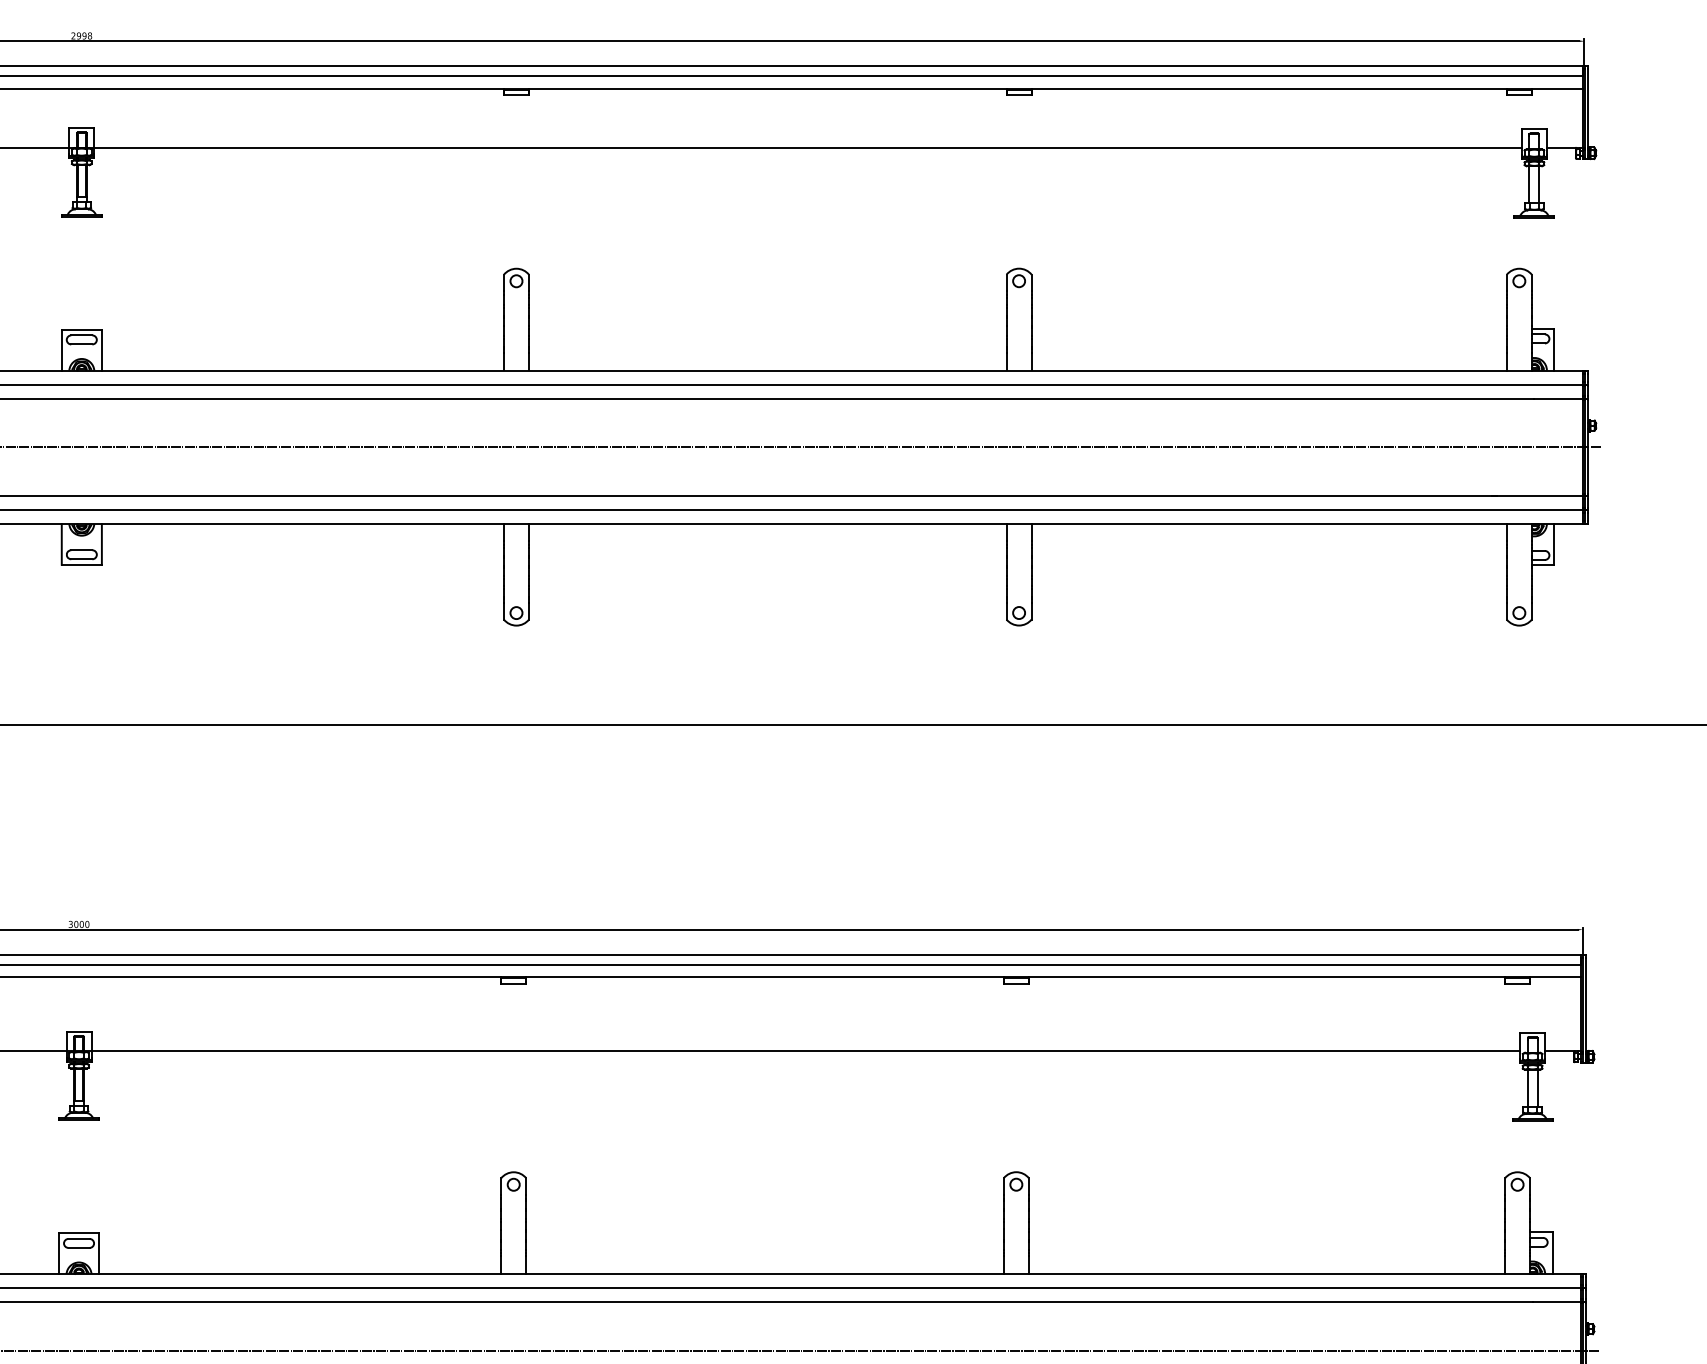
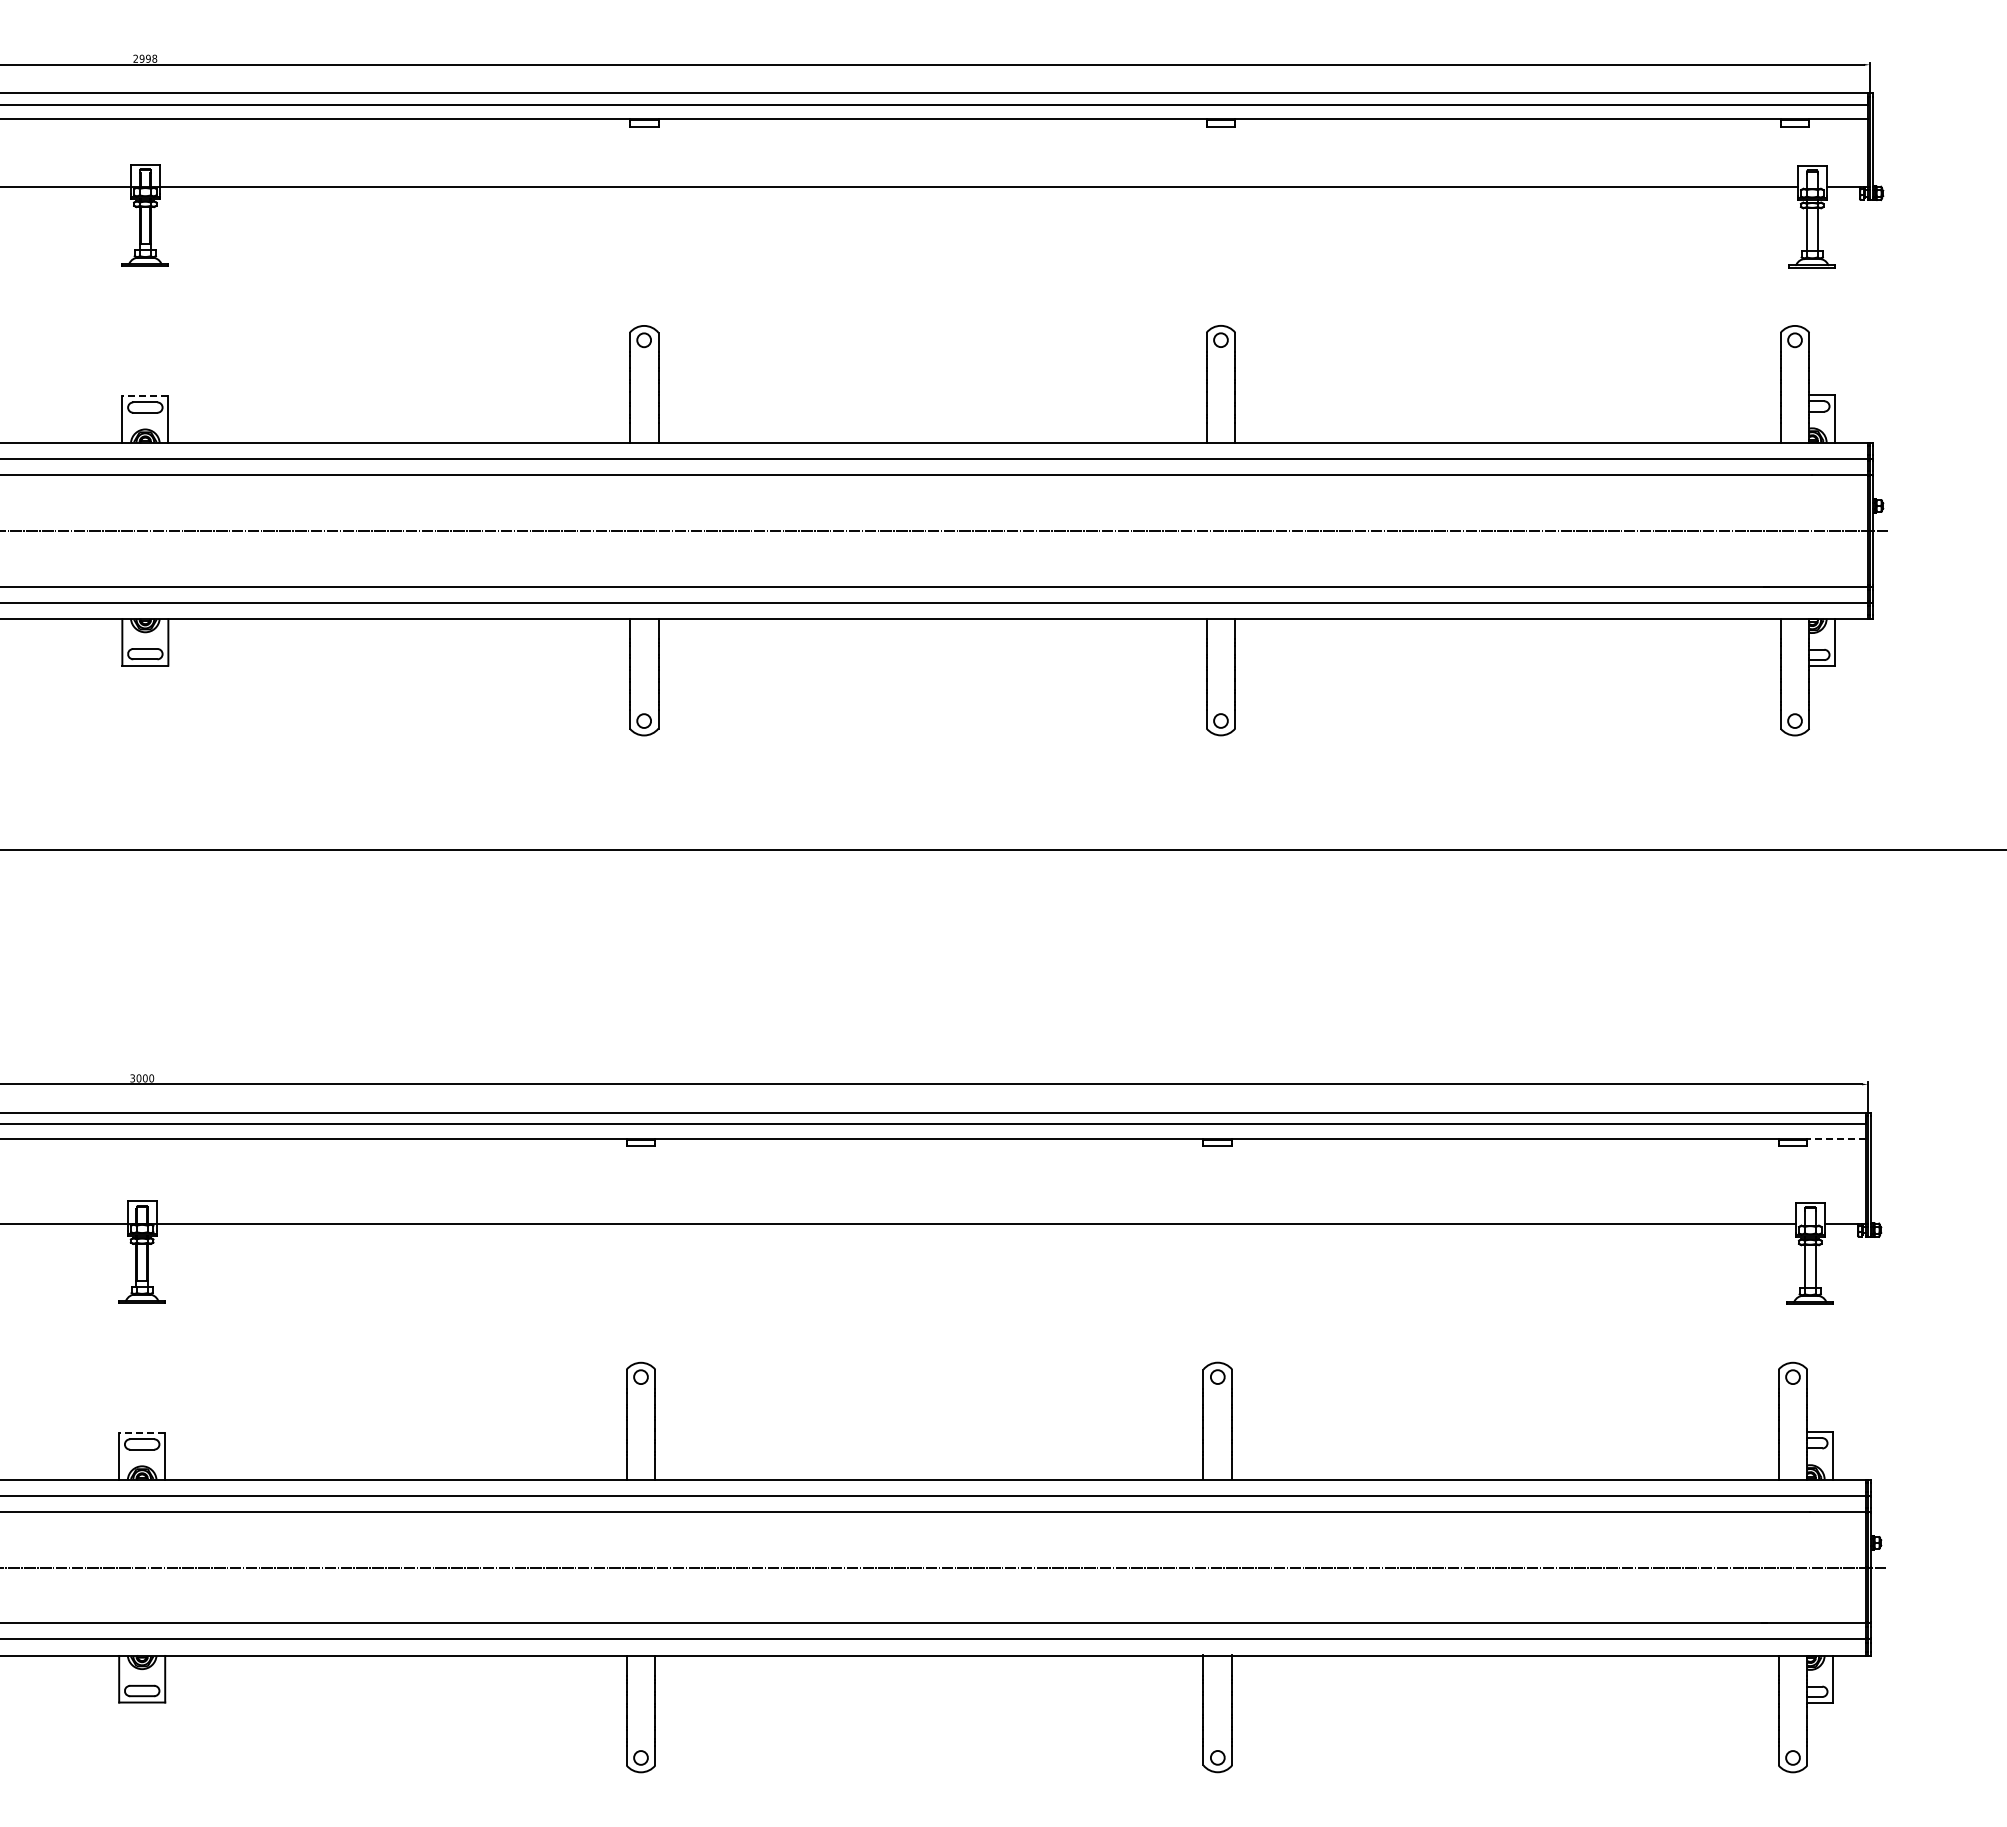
line: (81, 330) -> (144, 396), solid -> dashed
line: (1554, 976) -> (1835, 1138), solid -> dashed
line: (78, 1233) -> (141, 1432), solid -> dashed

